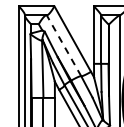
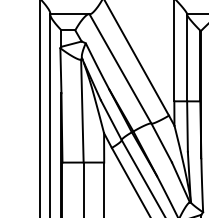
line: (63, 45) -> (119, 68), dashed -> solid

